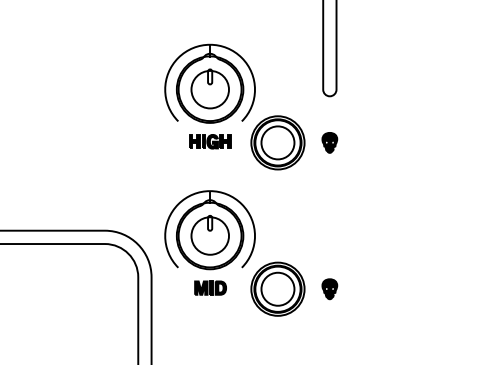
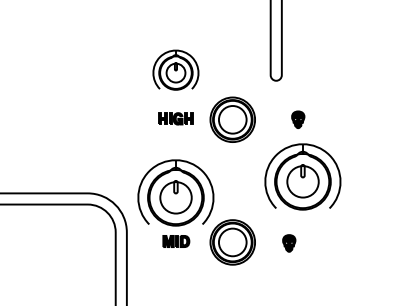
part: (209, 82) -> (175, 69), size x0.6
part: (330, 142) -> (298, 119), moved
part: (361, 210) -> (302, 176), added
part: (330, 289) -> (289, 243), moved

